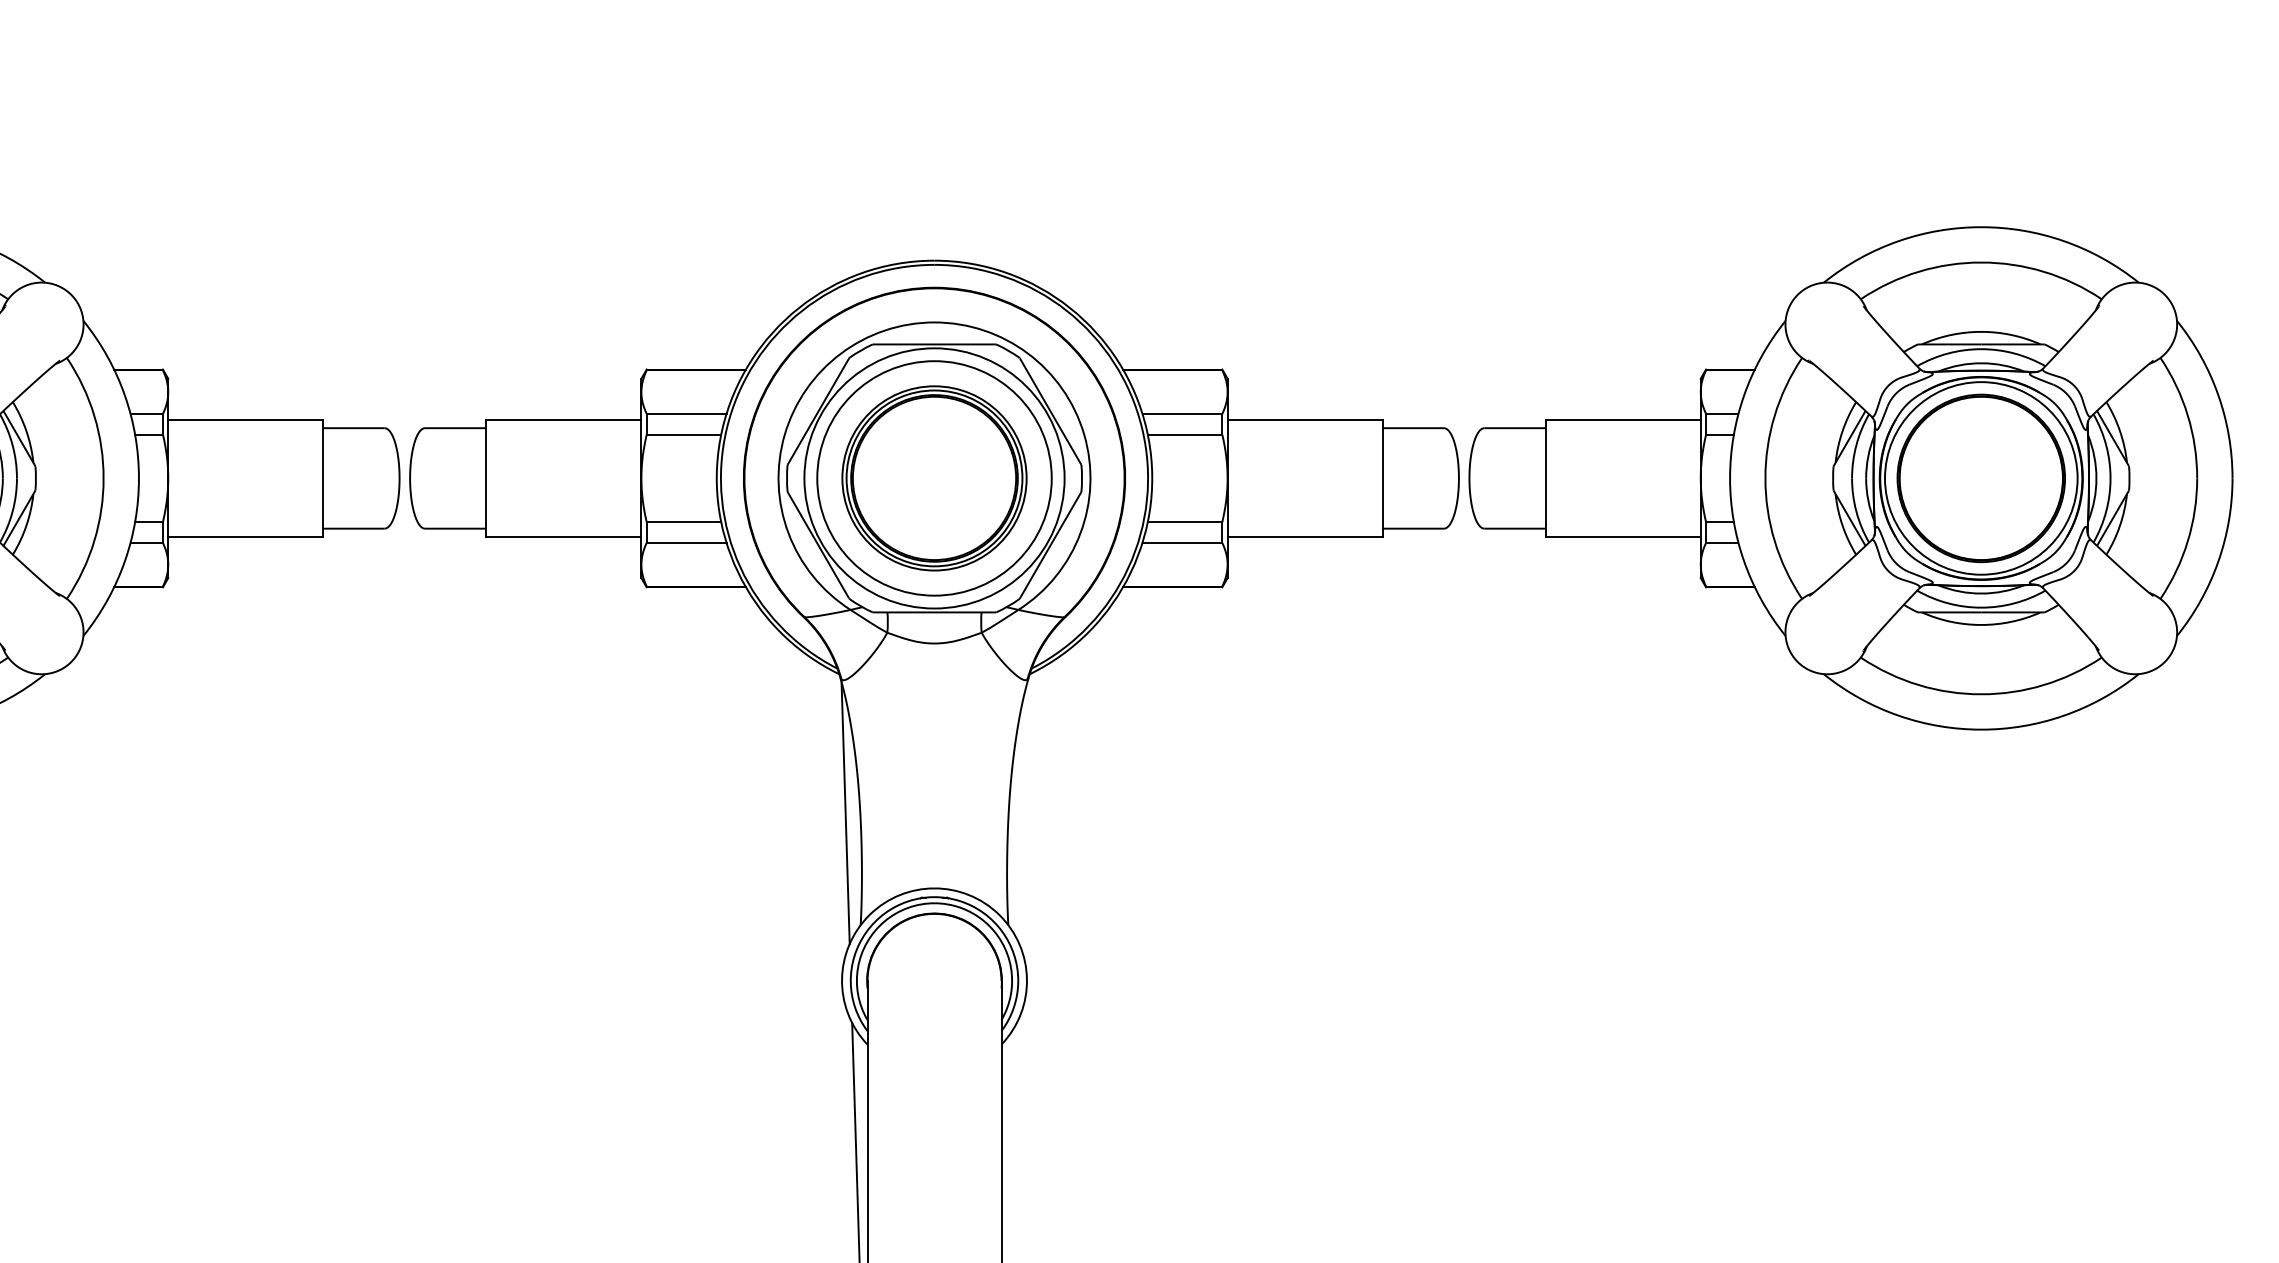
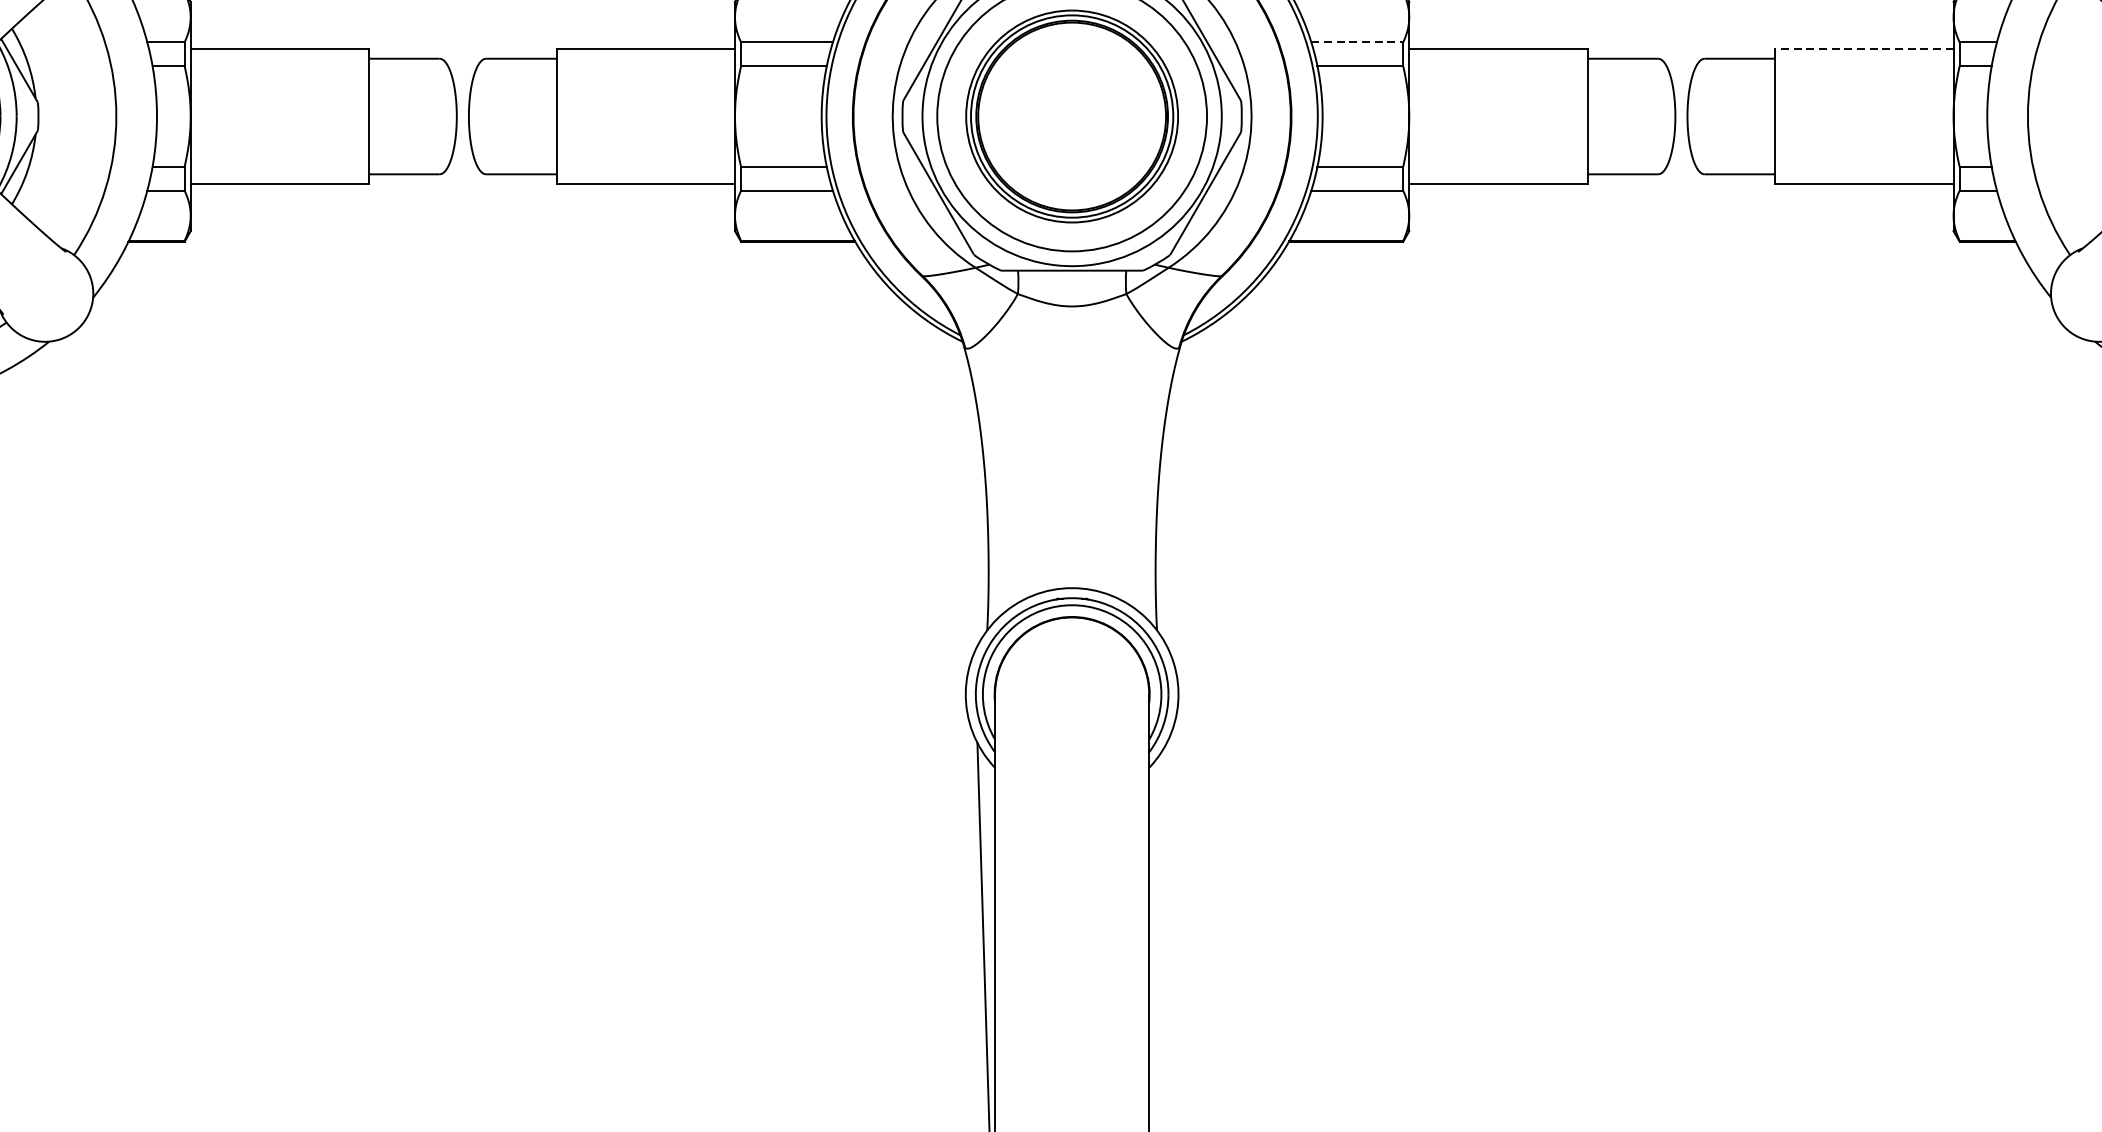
line: (1182, 414) -> (1357, 43), solid -> dashed
line: (1622, 419) -> (1863, 48), solid -> dashed
line: (845, 813) -> (969, 501), removed

